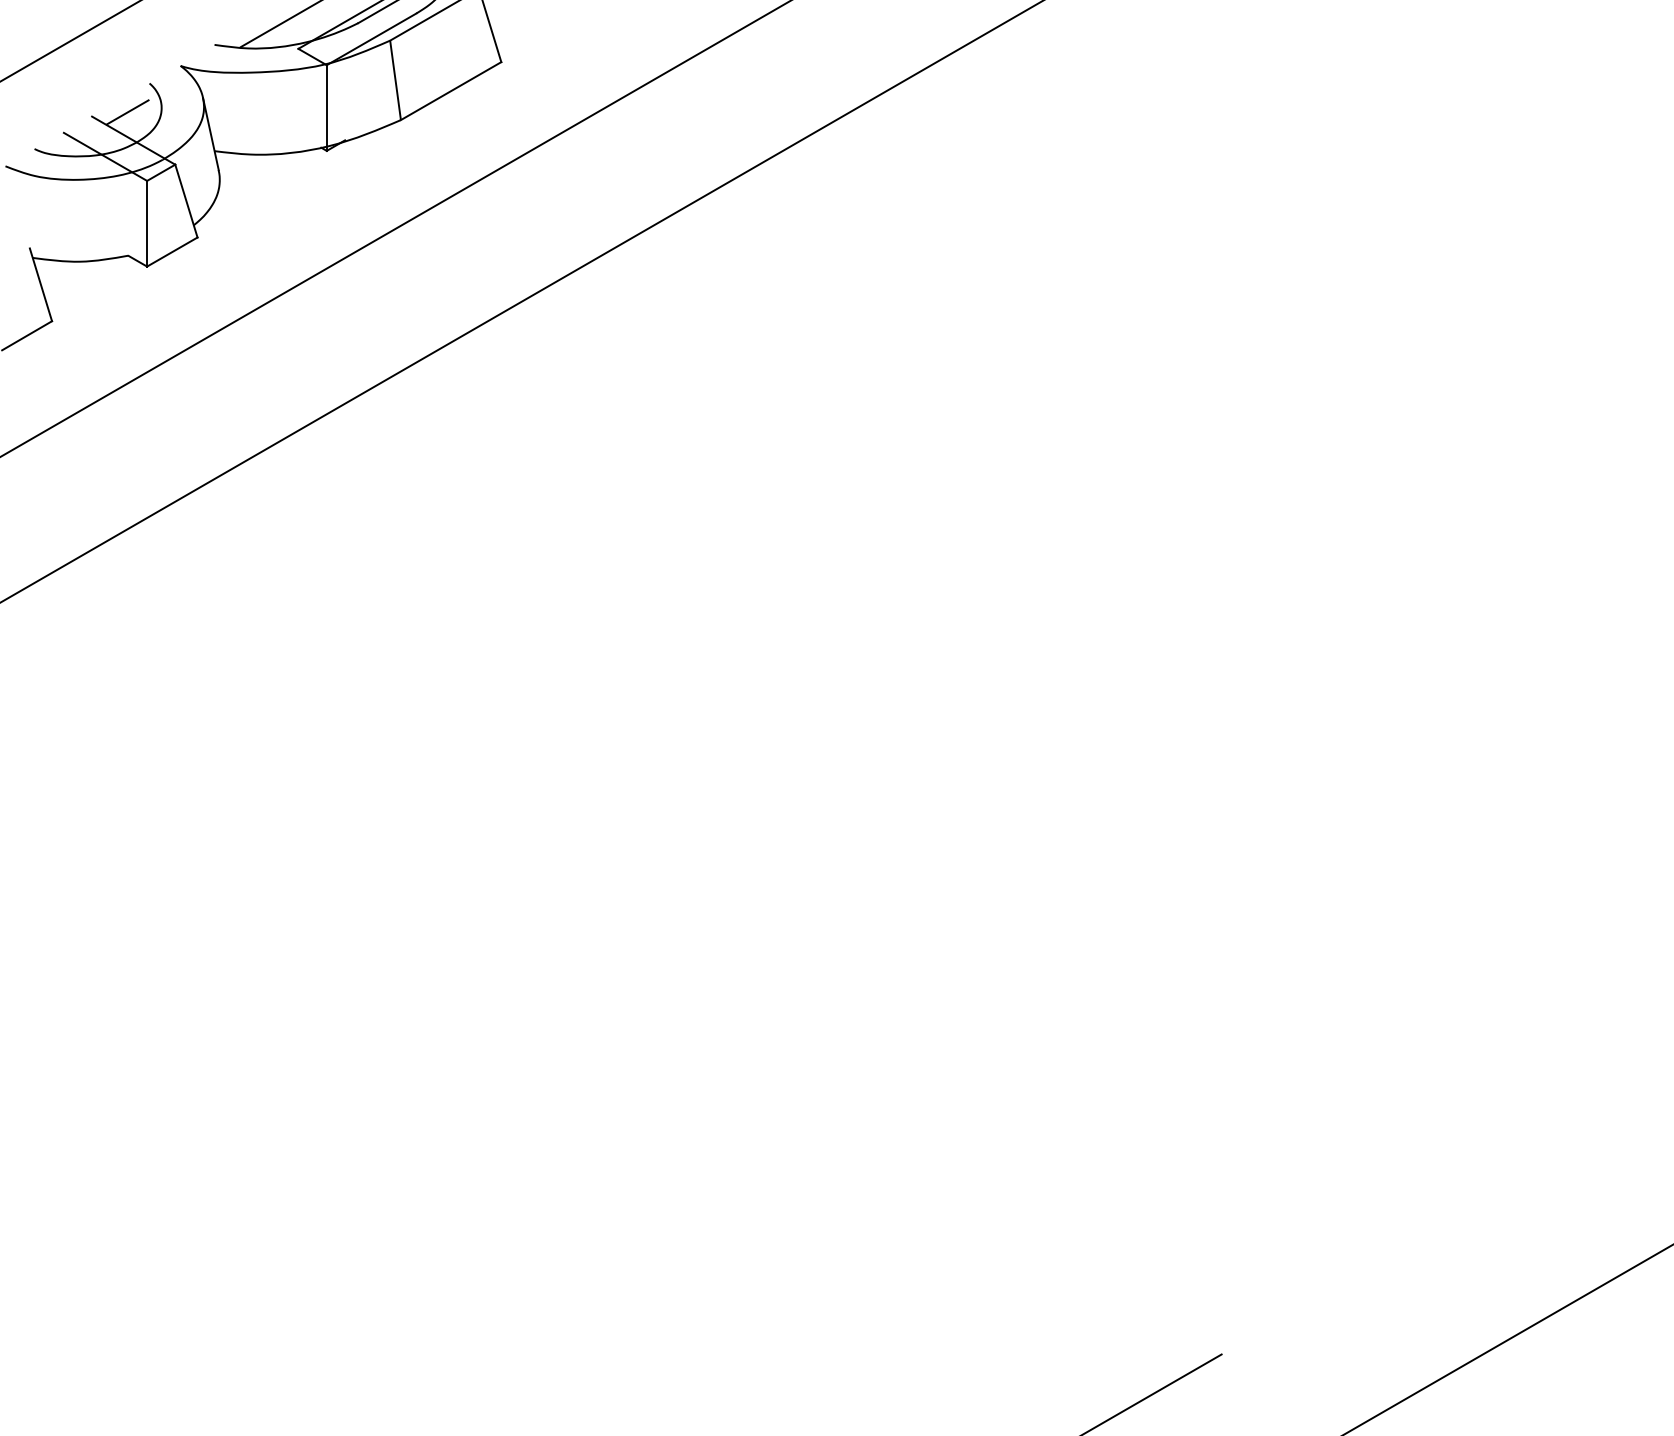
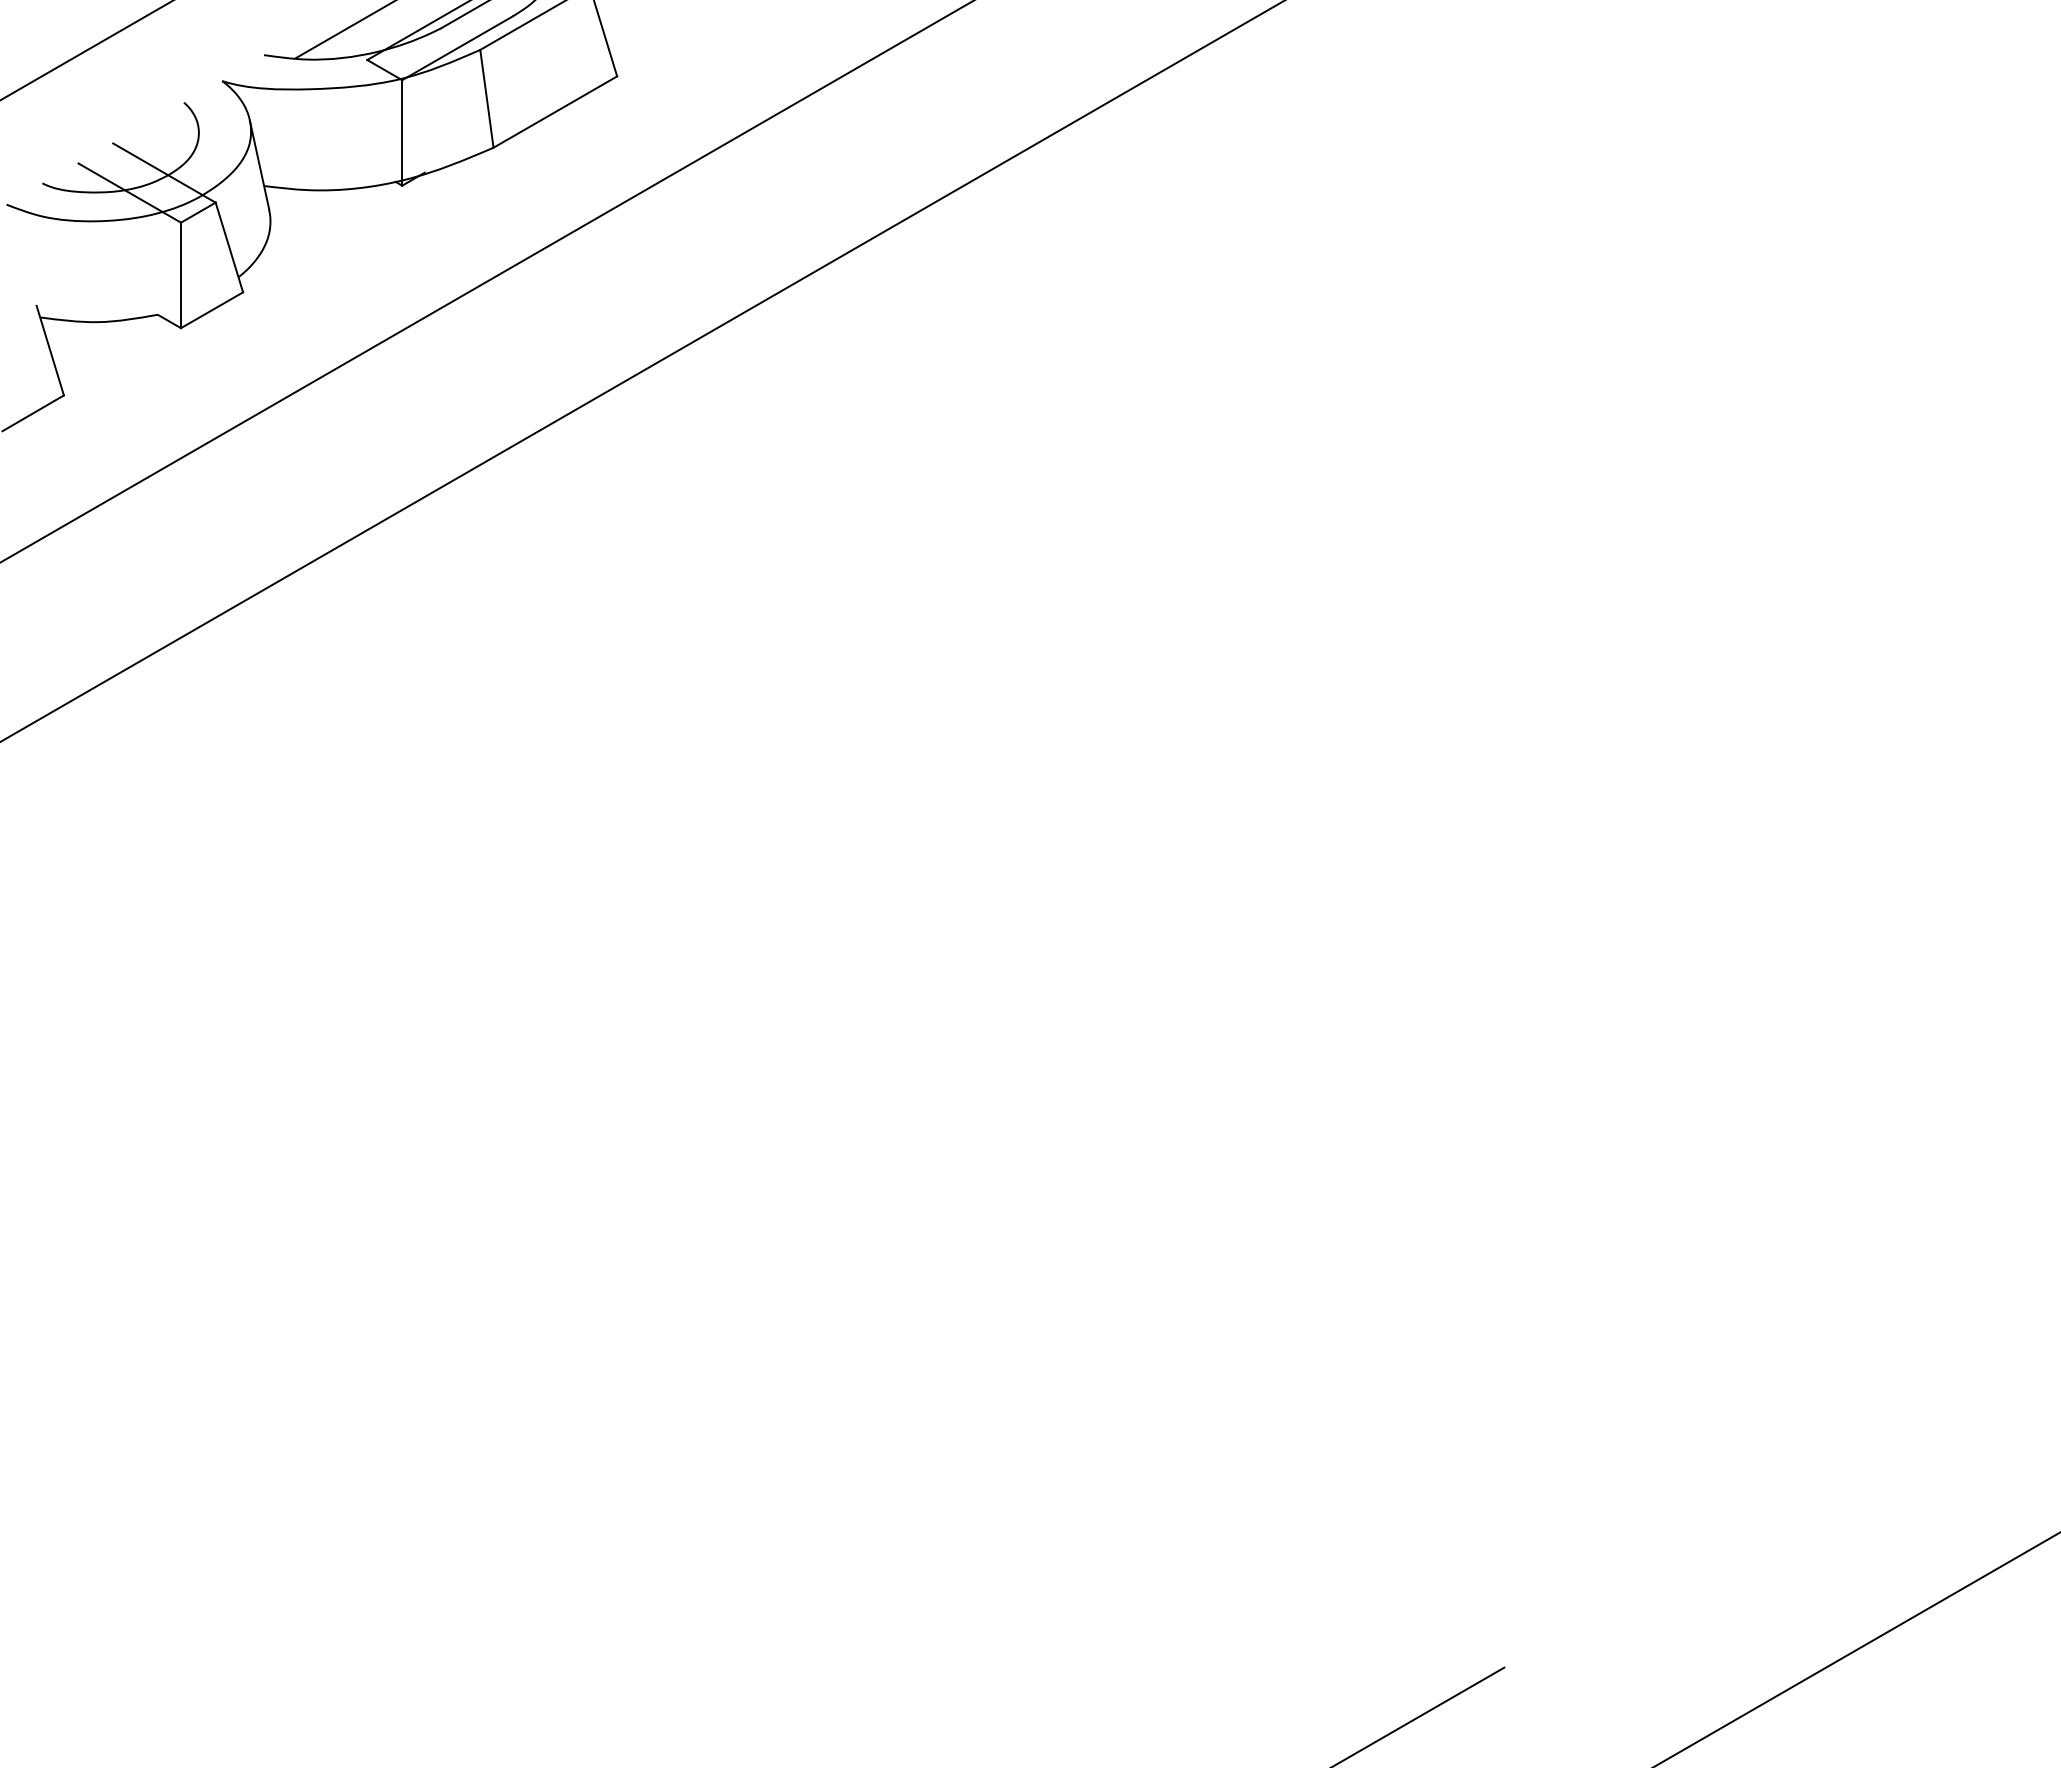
line: (127, 111) -> (156, 137), removed

